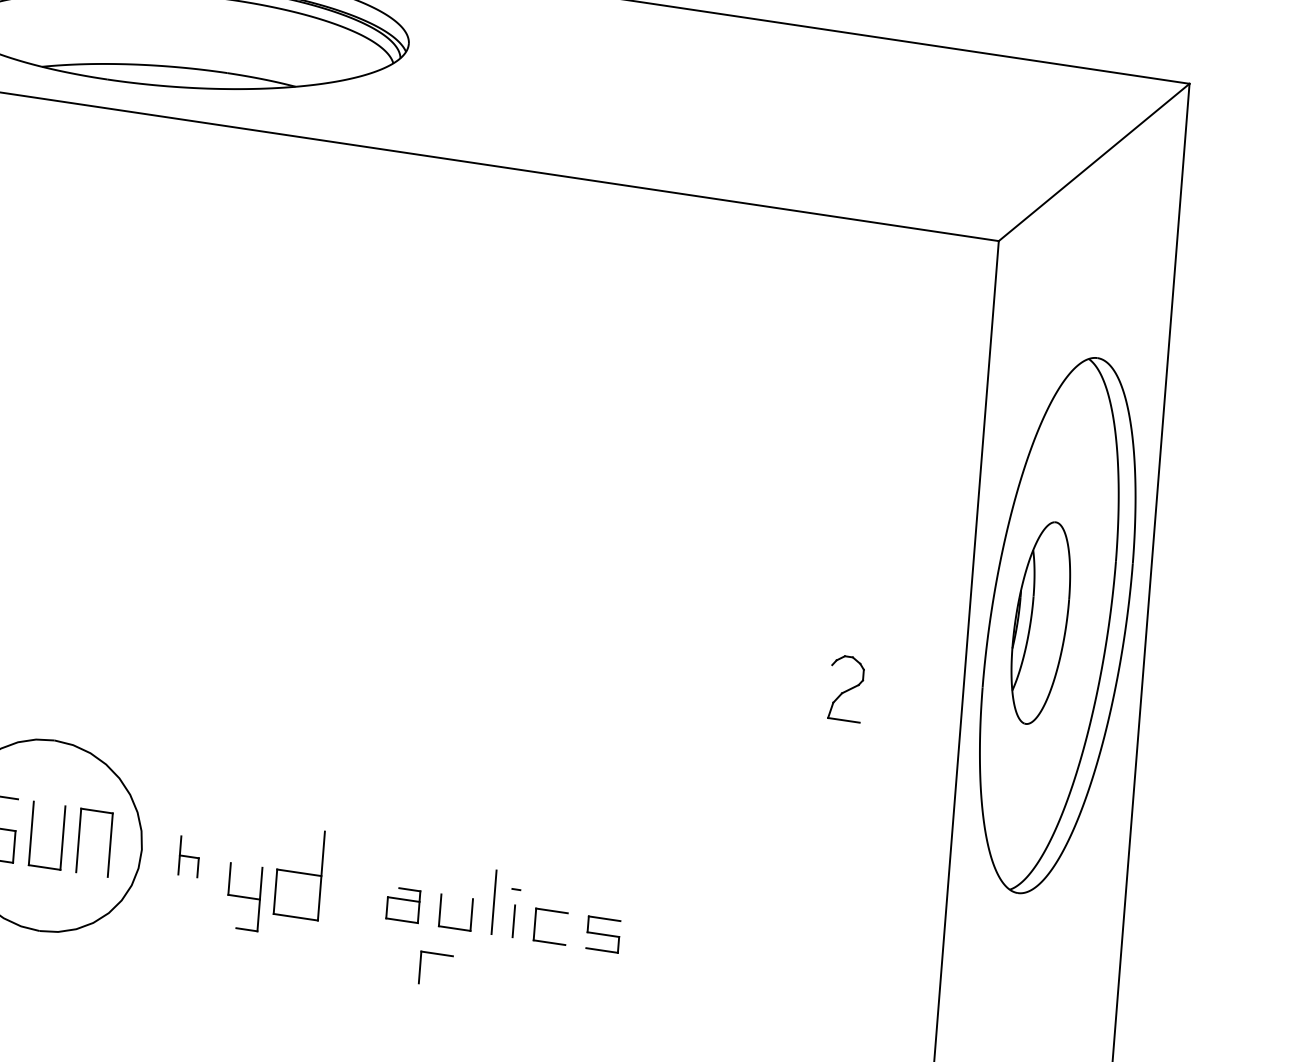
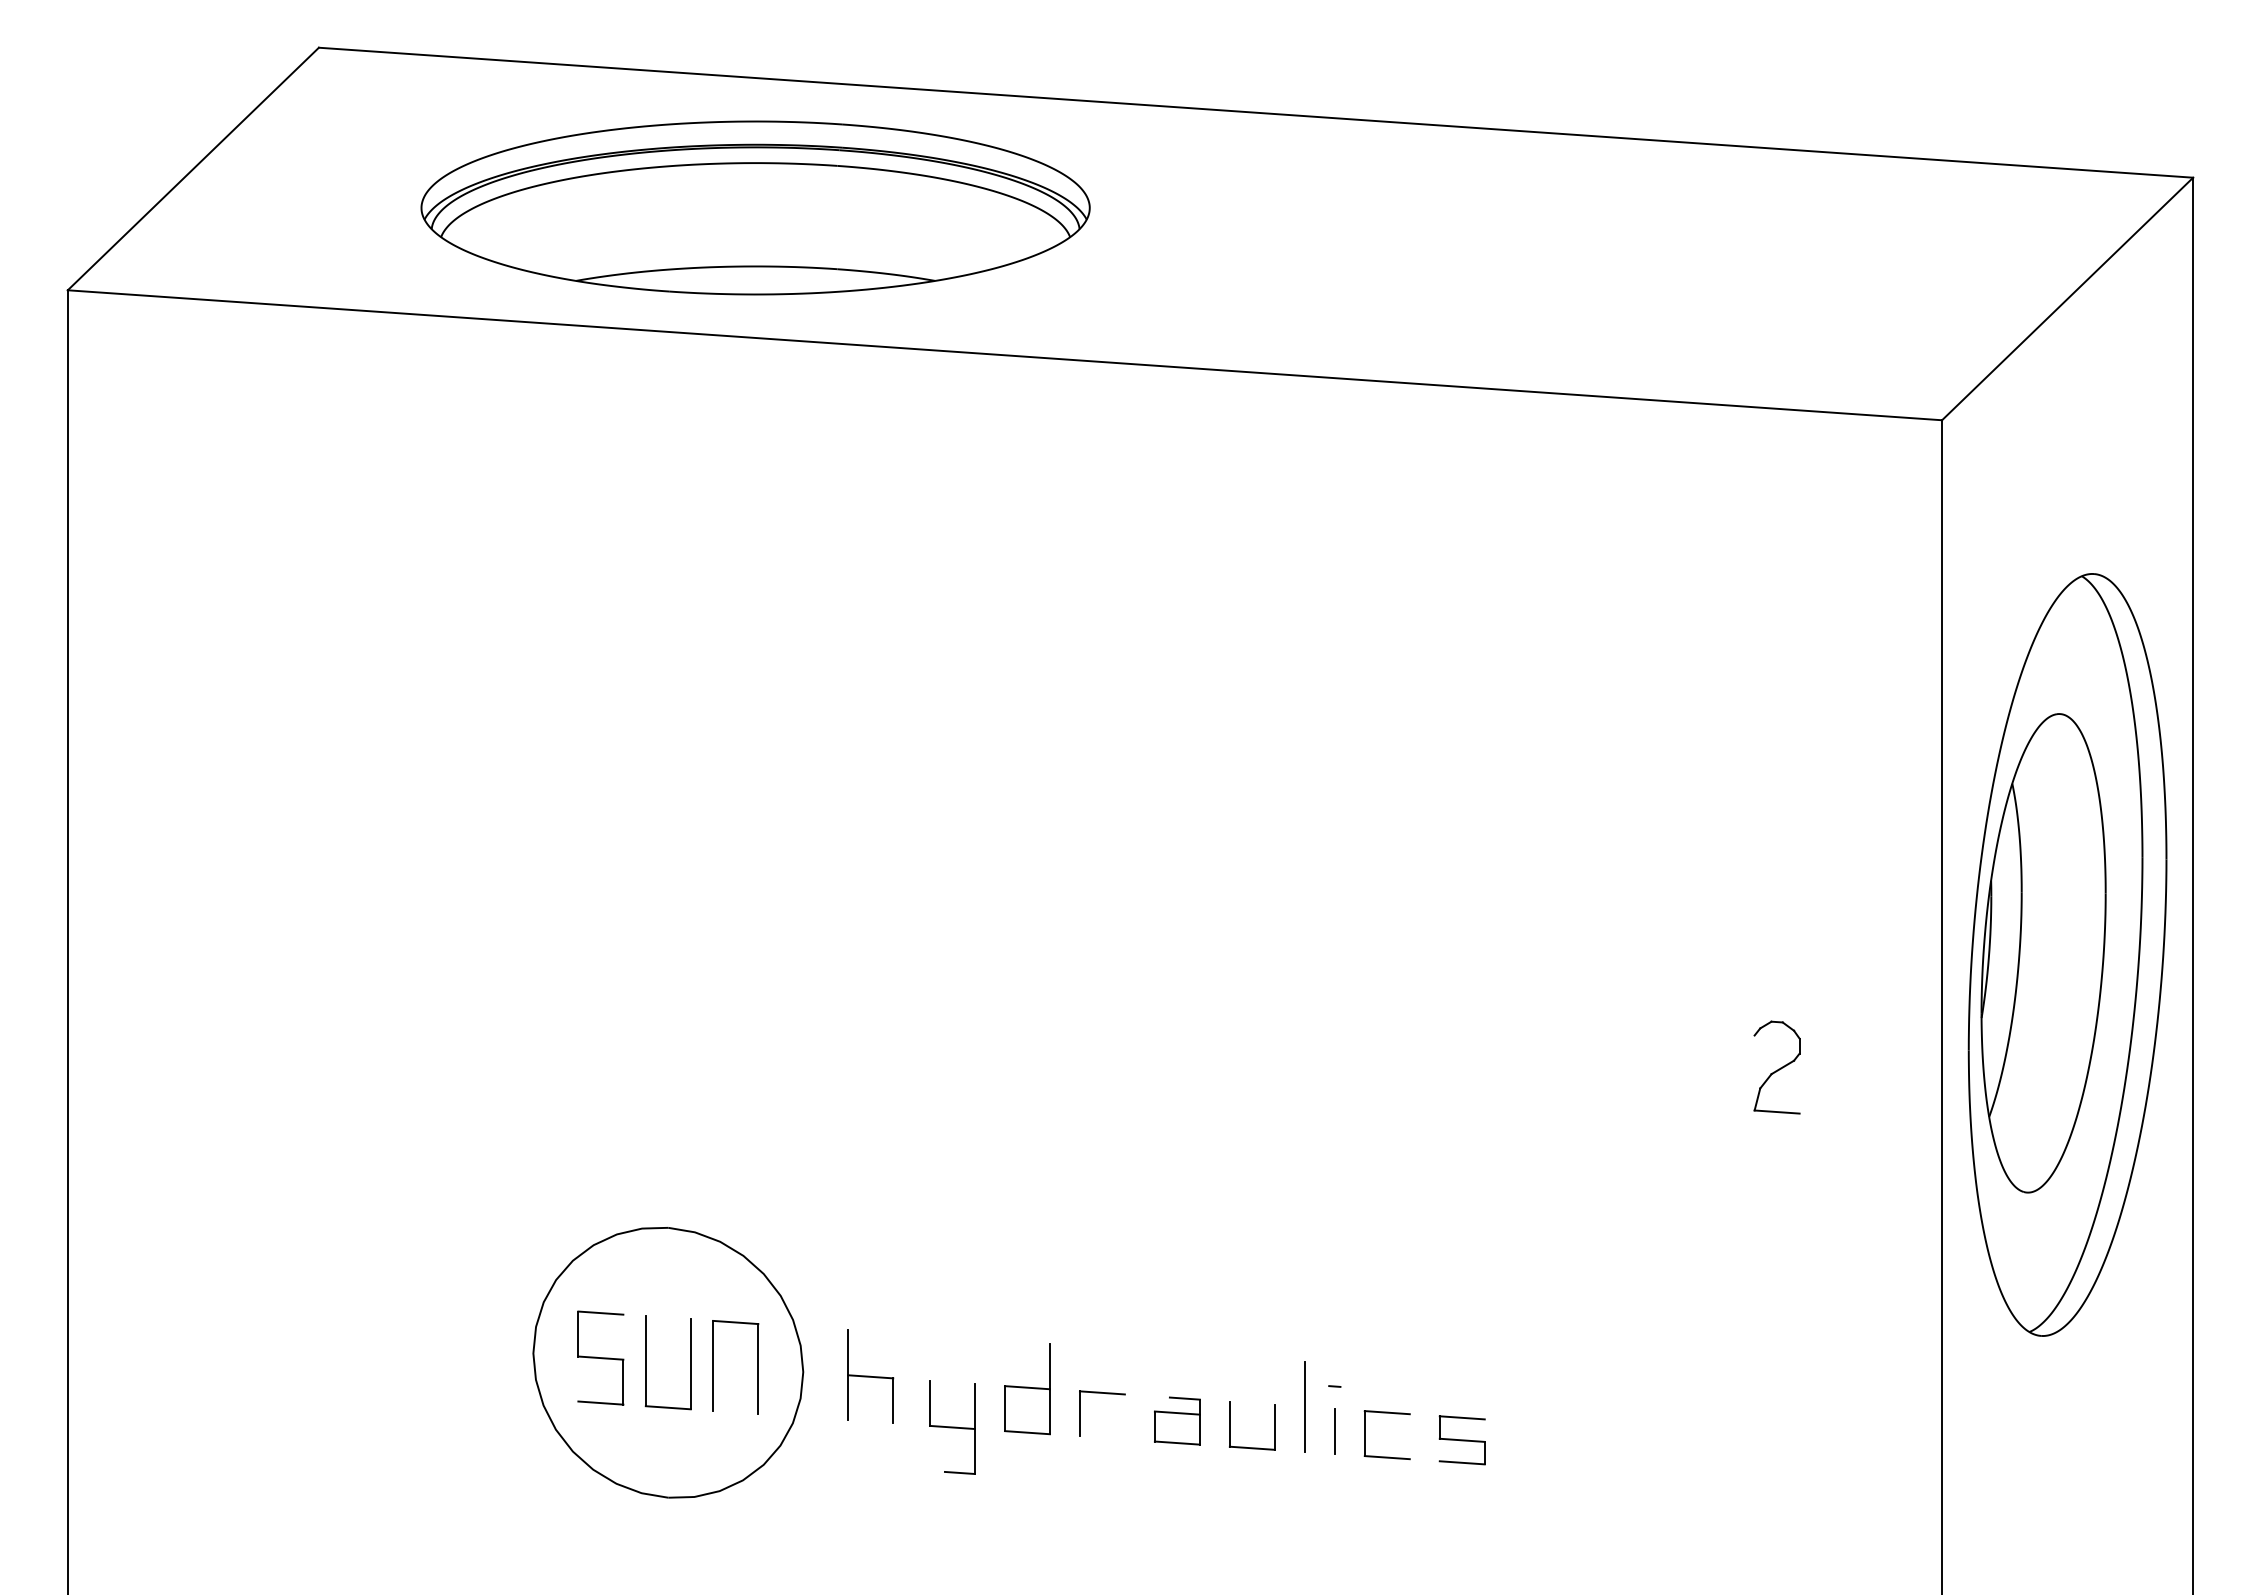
part: (1040, 623) -> (2043, 953), size x1.67
part: (189, 856) -> (870, 1376), size x1.67
part: (299, 874) -> (1027, 1389), size x0.71
part: (439, 955) -> (1106, 1394), moved

